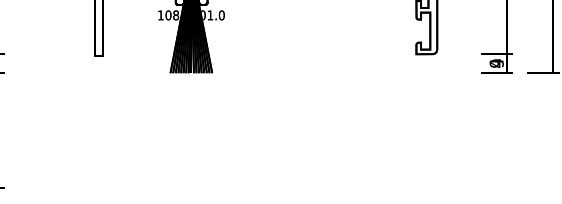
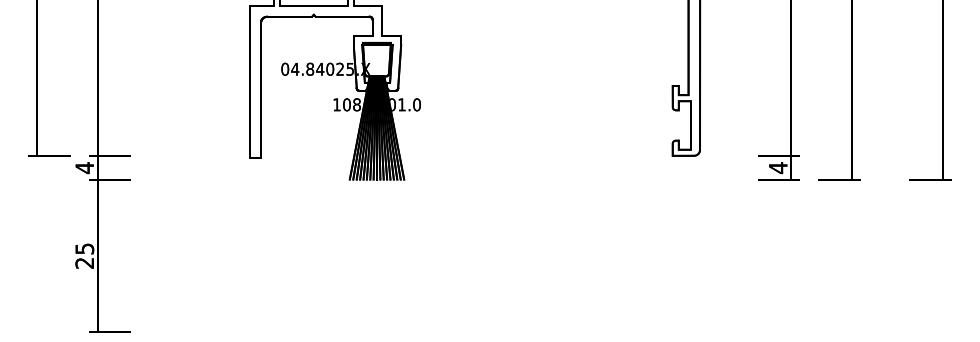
text: (496, 63) -> (777, 167), 9 -> 4

